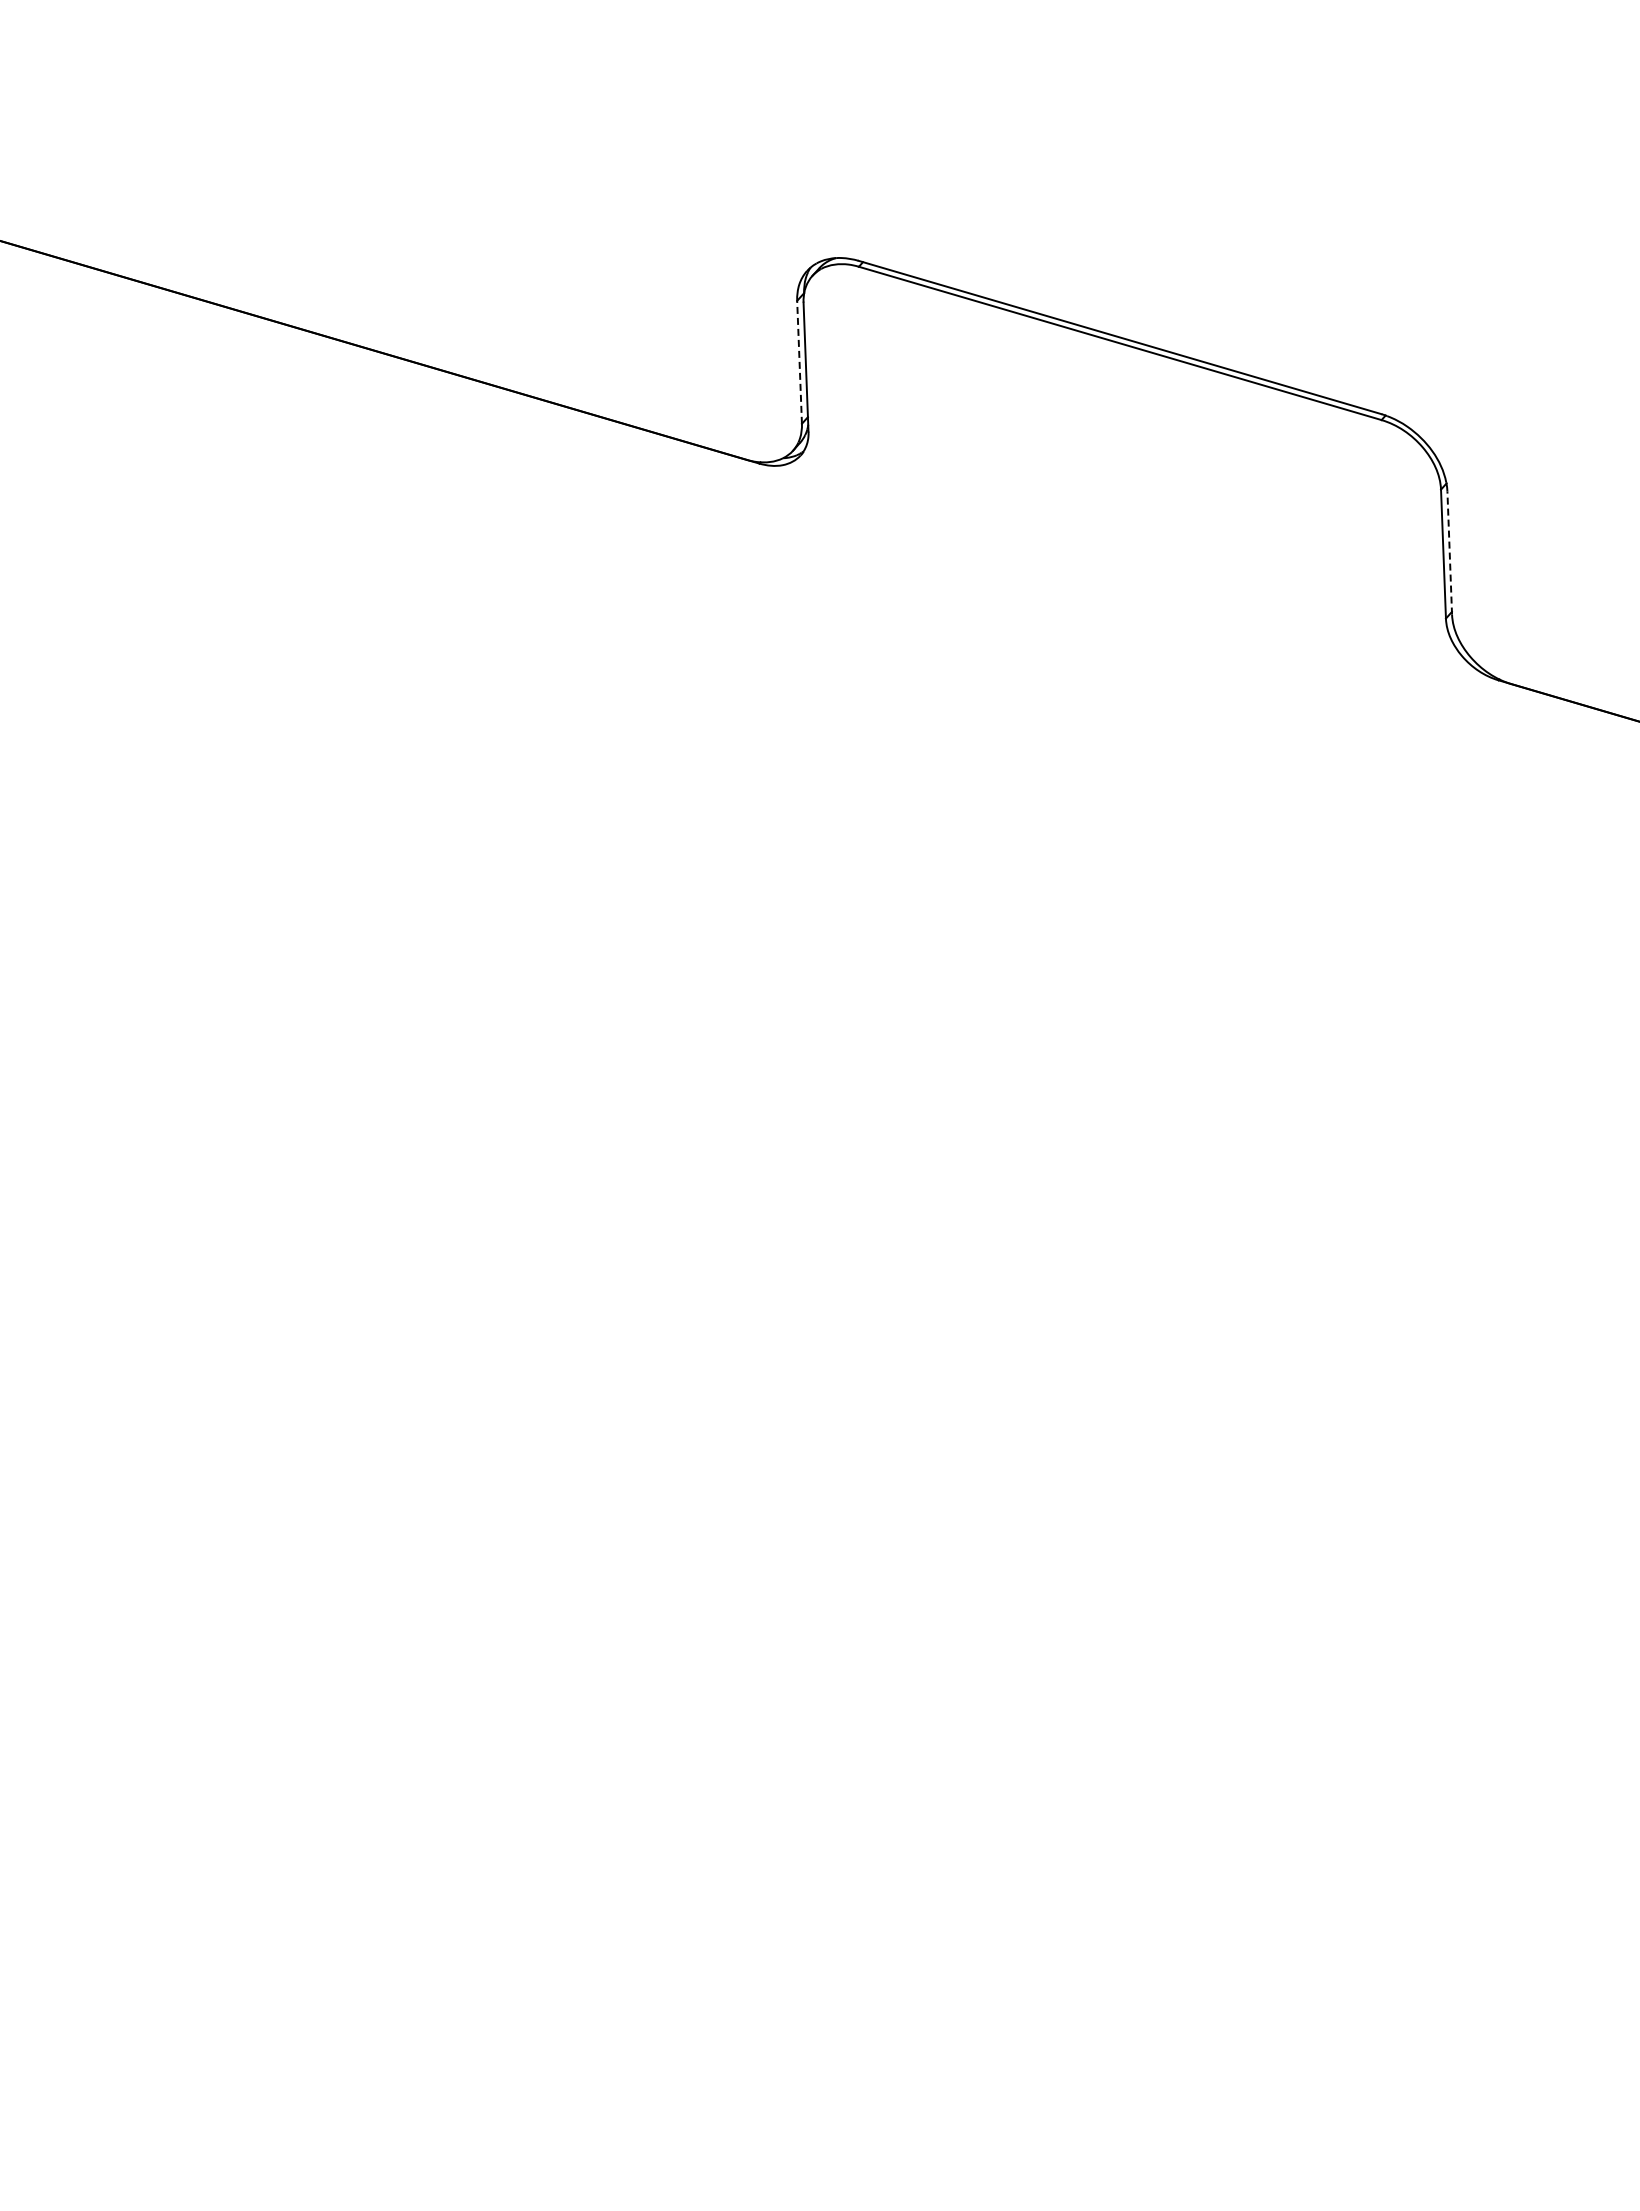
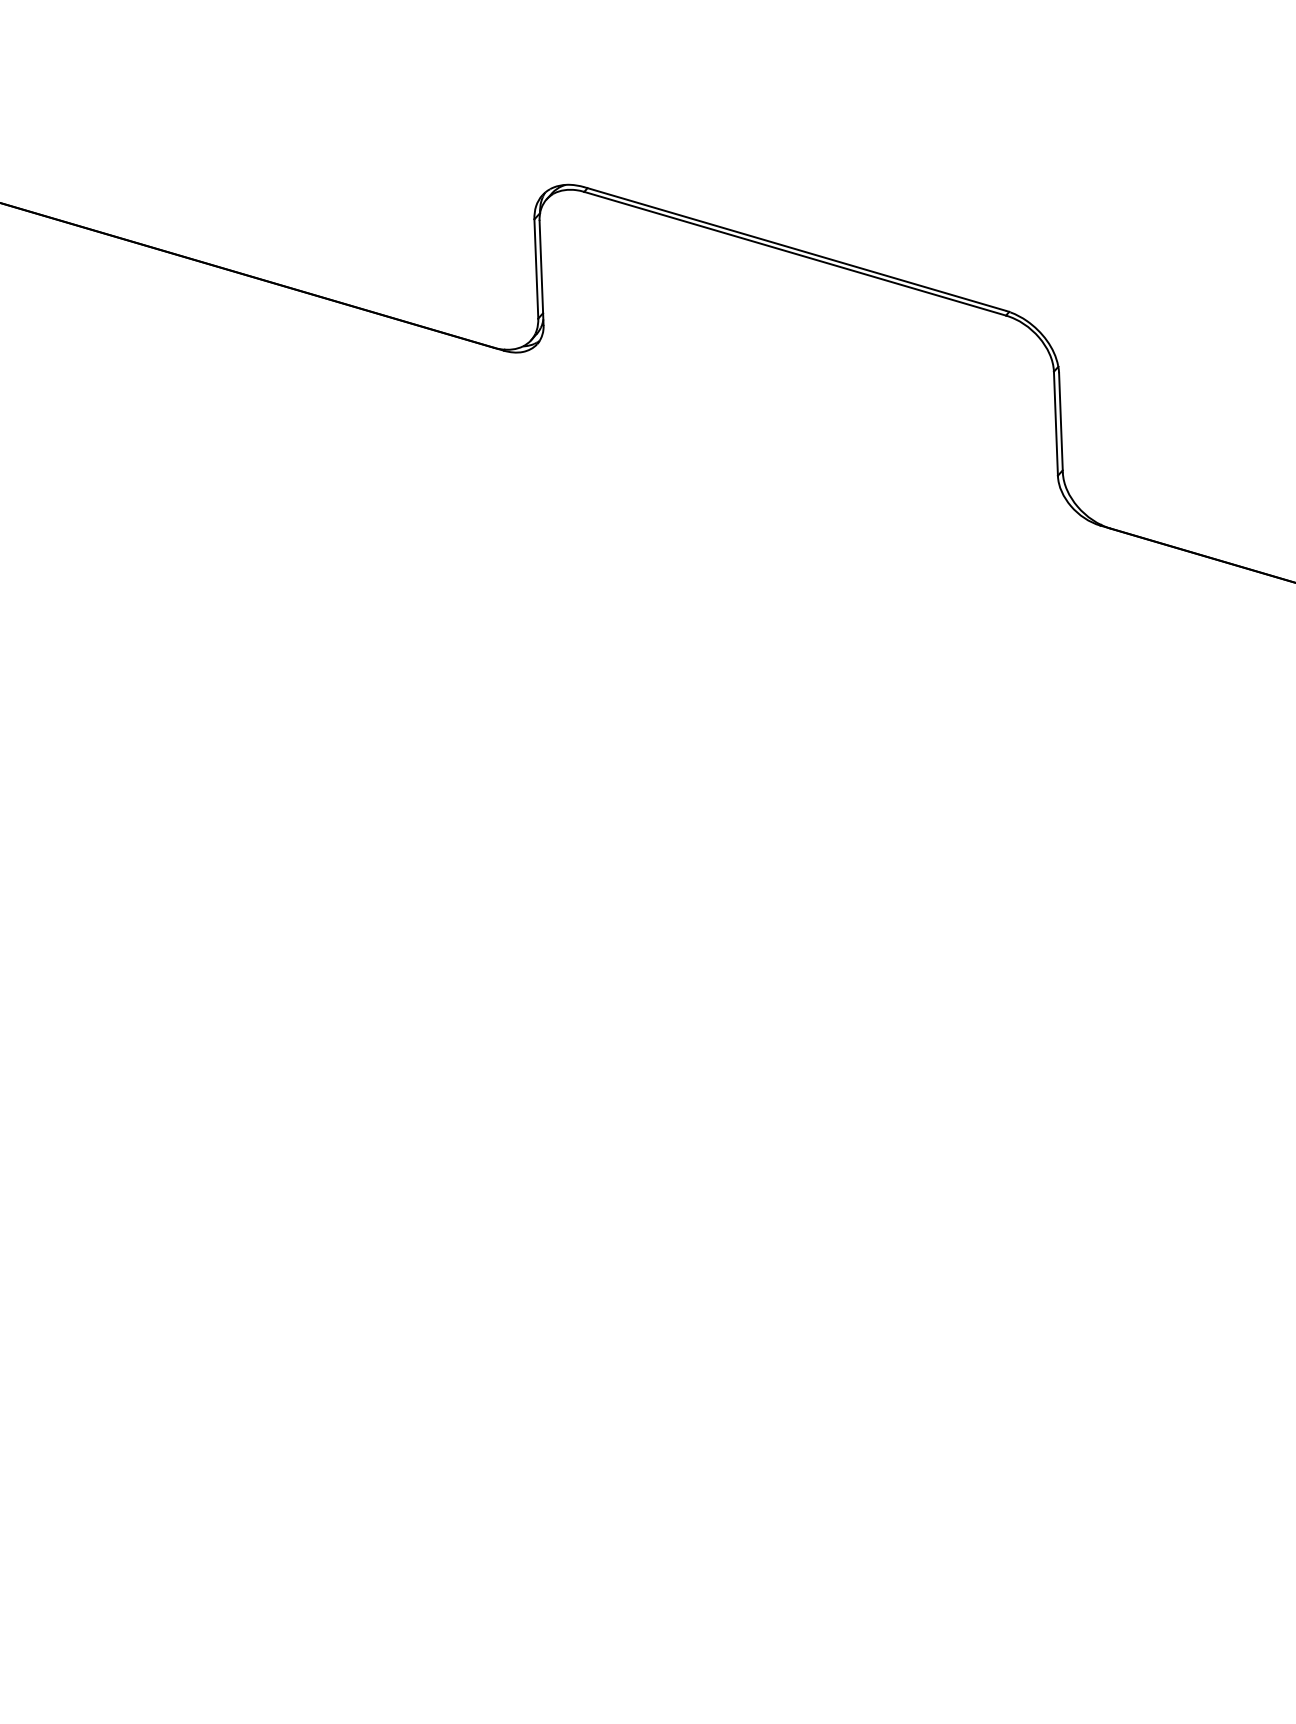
line: (799, 362) -> (536, 269), dashed -> solid
line: (1449, 552) -> (1060, 422), dashed -> solid

